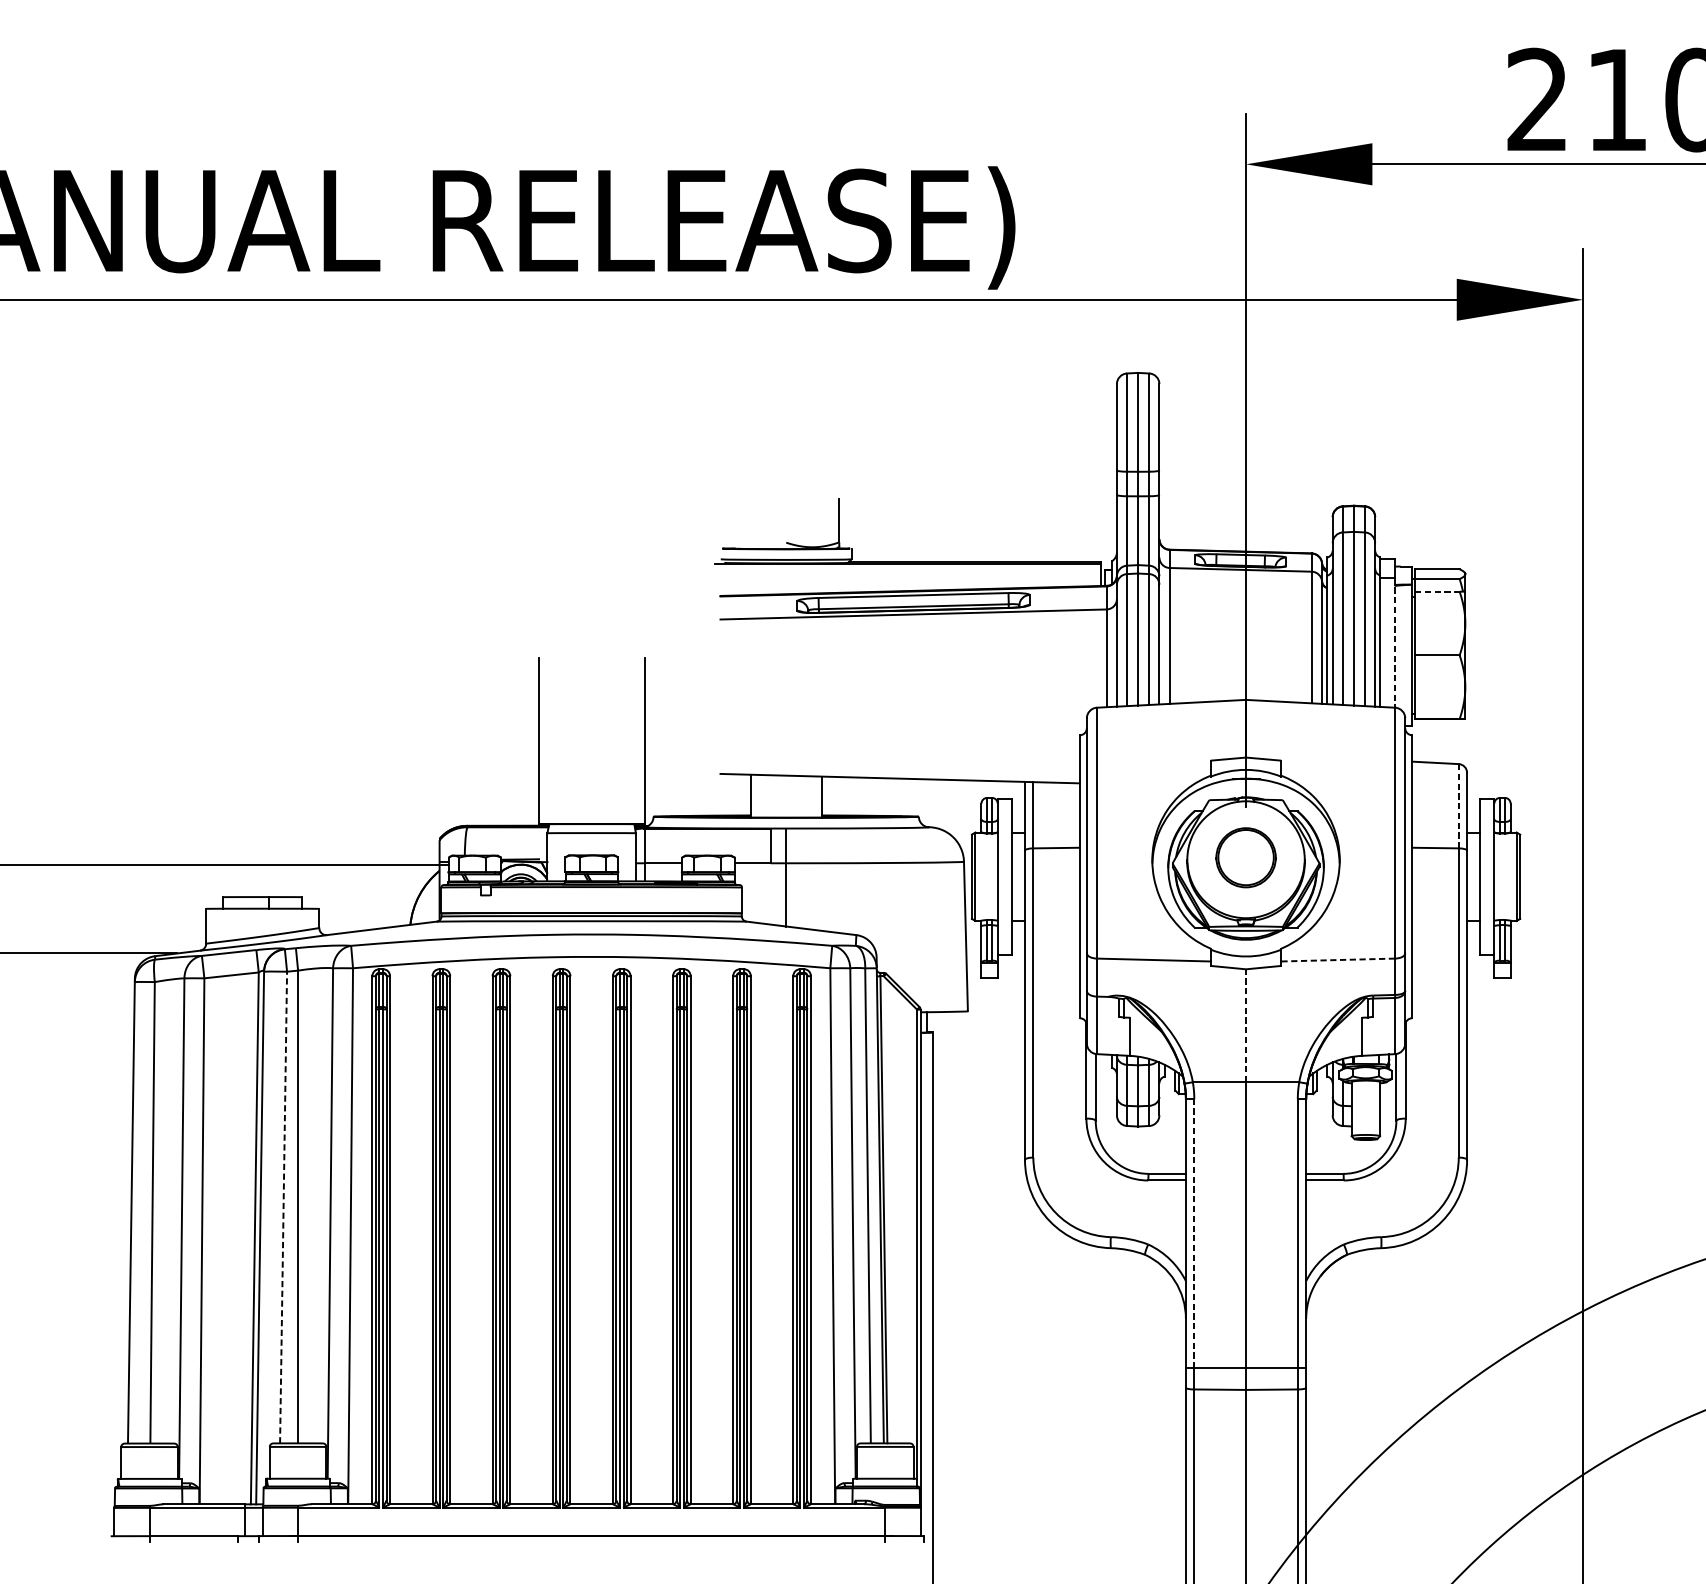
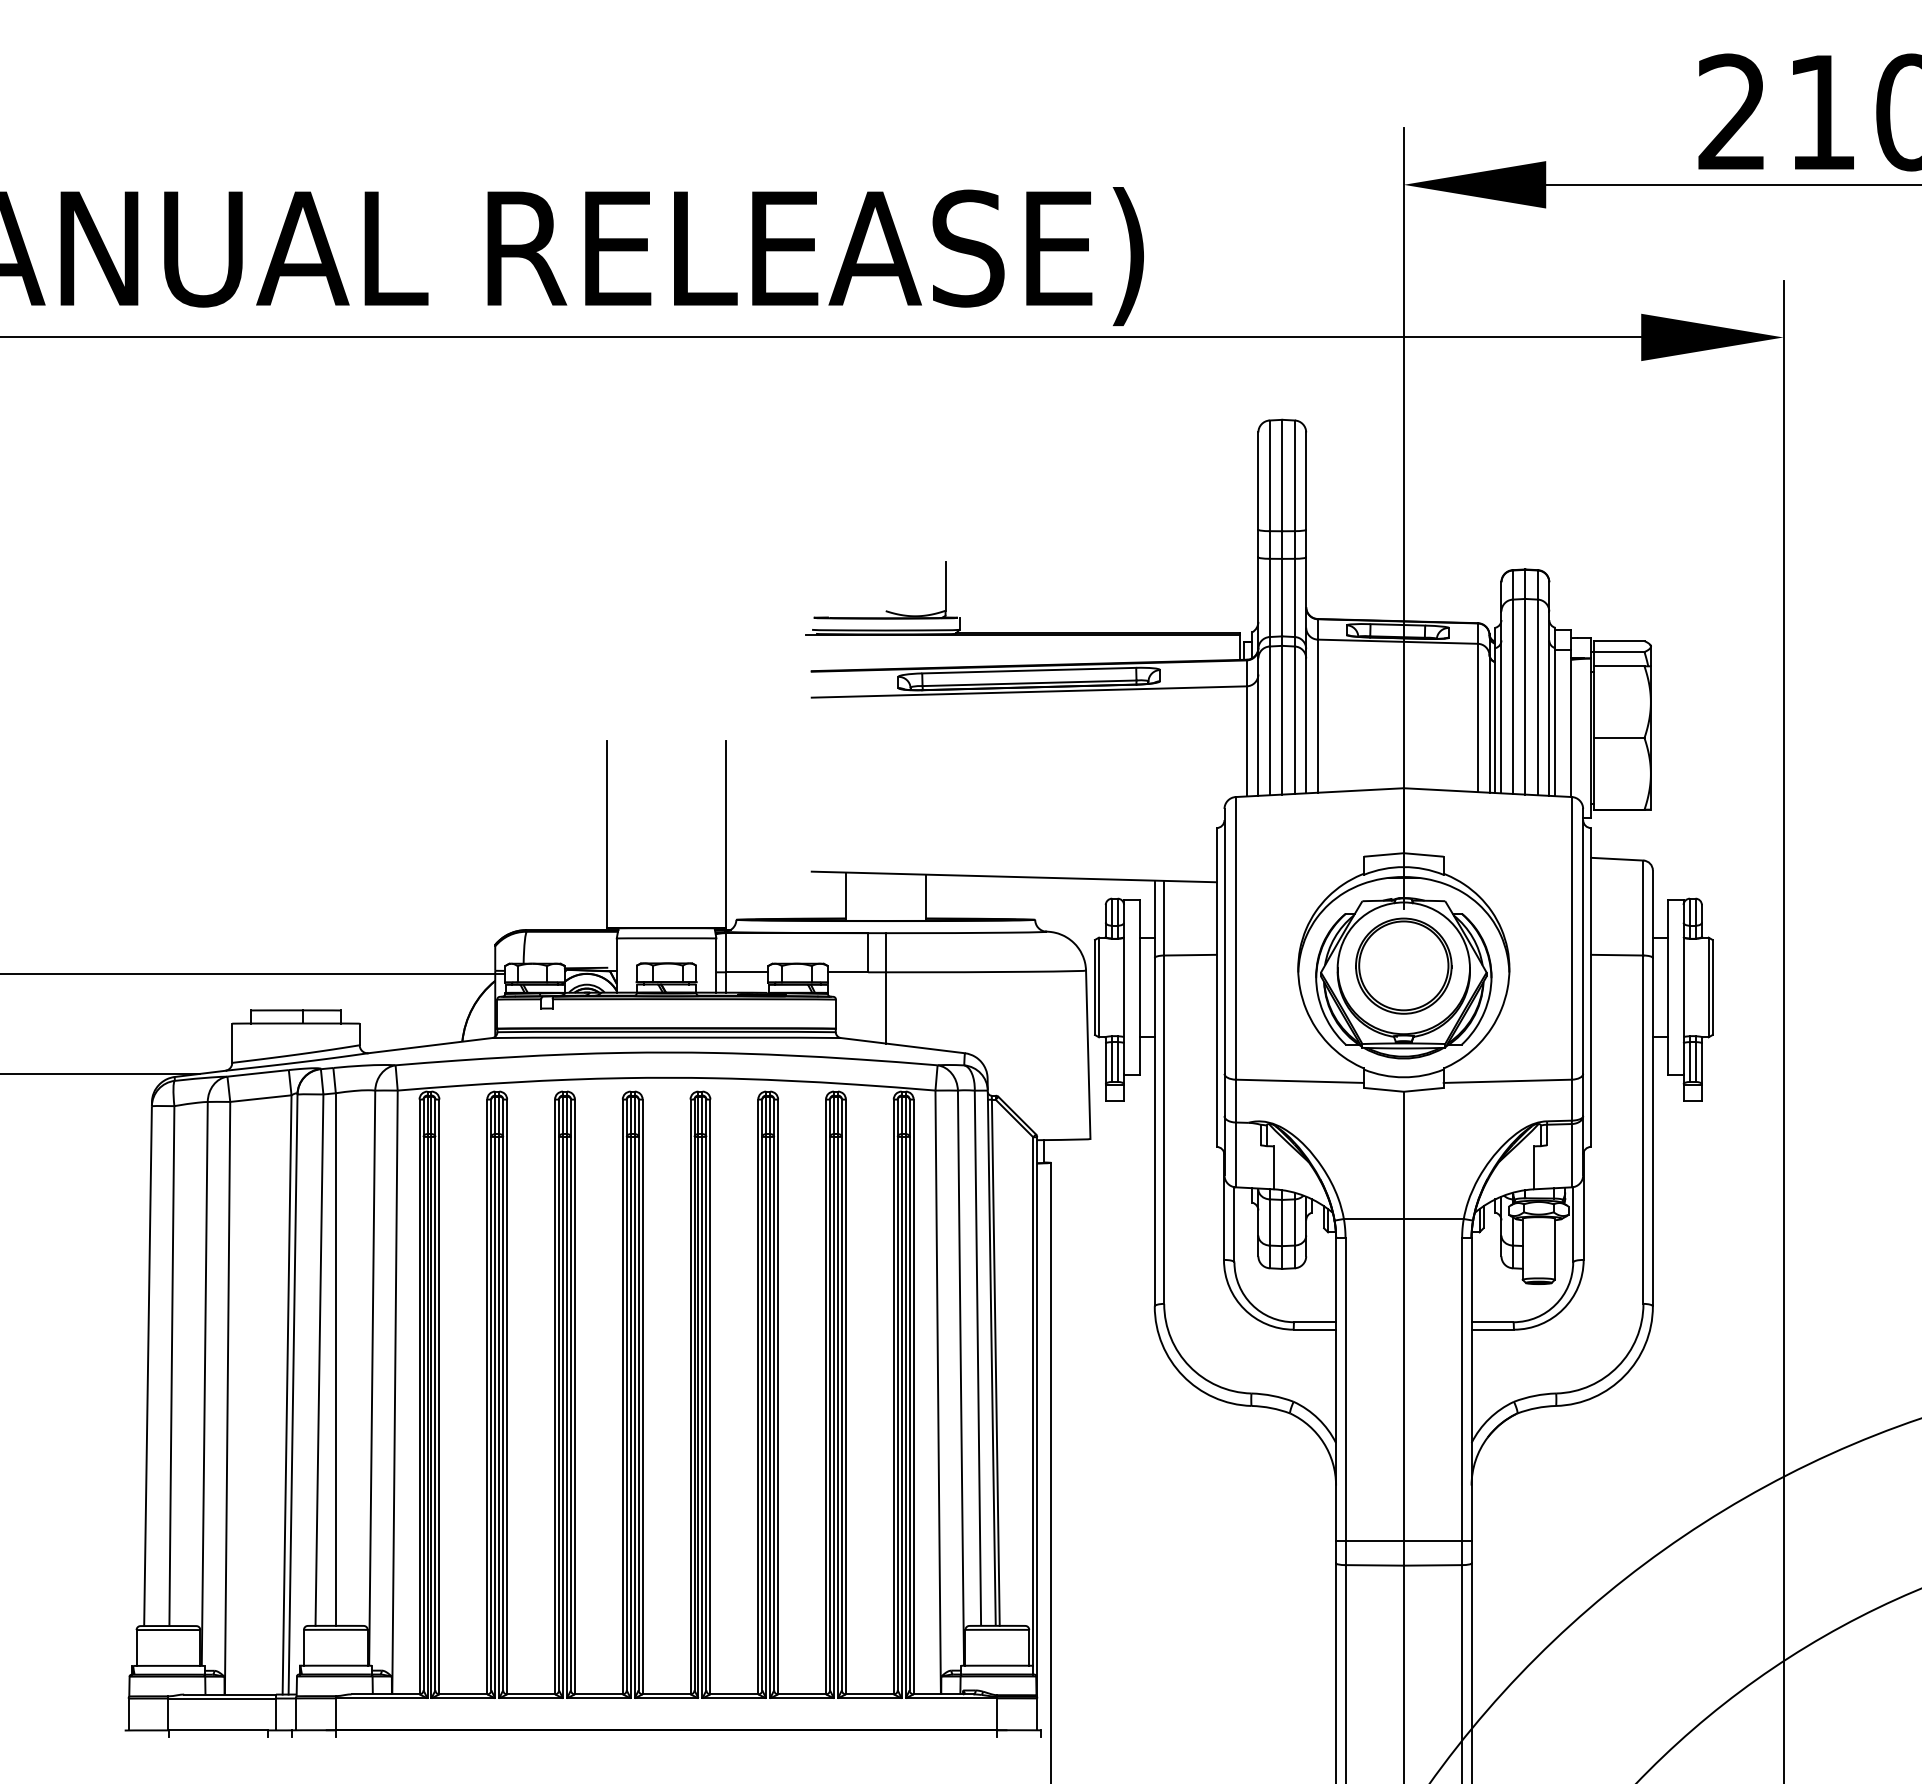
line: (1437, 591) -> (1619, 666), dashed -> solid
line: (1394, 643) -> (1571, 724), dashed -> solid
line: (1458, 805) -> (1643, 907), dashed -> solid
part: (1245, 857) -> (1403, 965), size x1.43
line: (1338, 960) -> (1508, 1081), dashed -> solid
line: (1245, 1025) -> (1403, 1155), dashed -> solid
line: (283, 1207) -> (319, 1360), dashed -> solid
line: (1194, 1233) -> (1345, 1389), dashed -> solid

